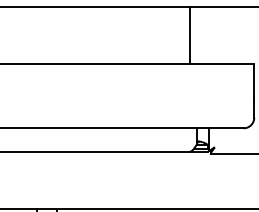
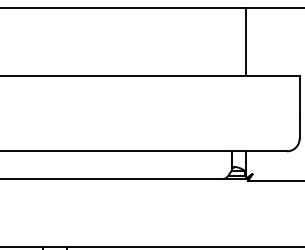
line: (189, 35) -> (245, 41), moved

